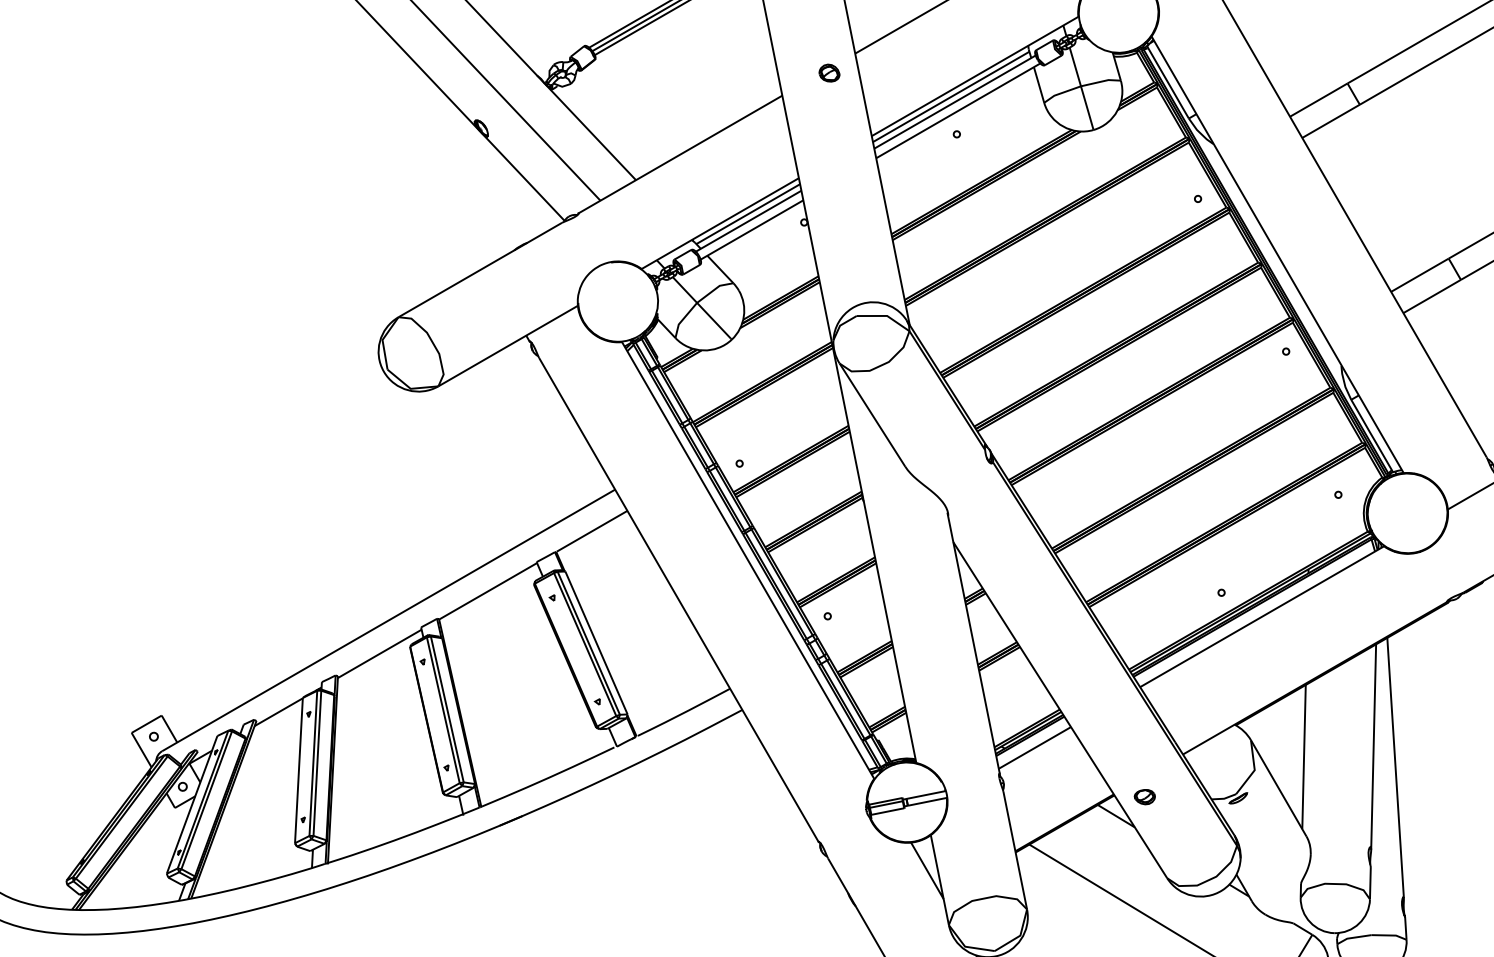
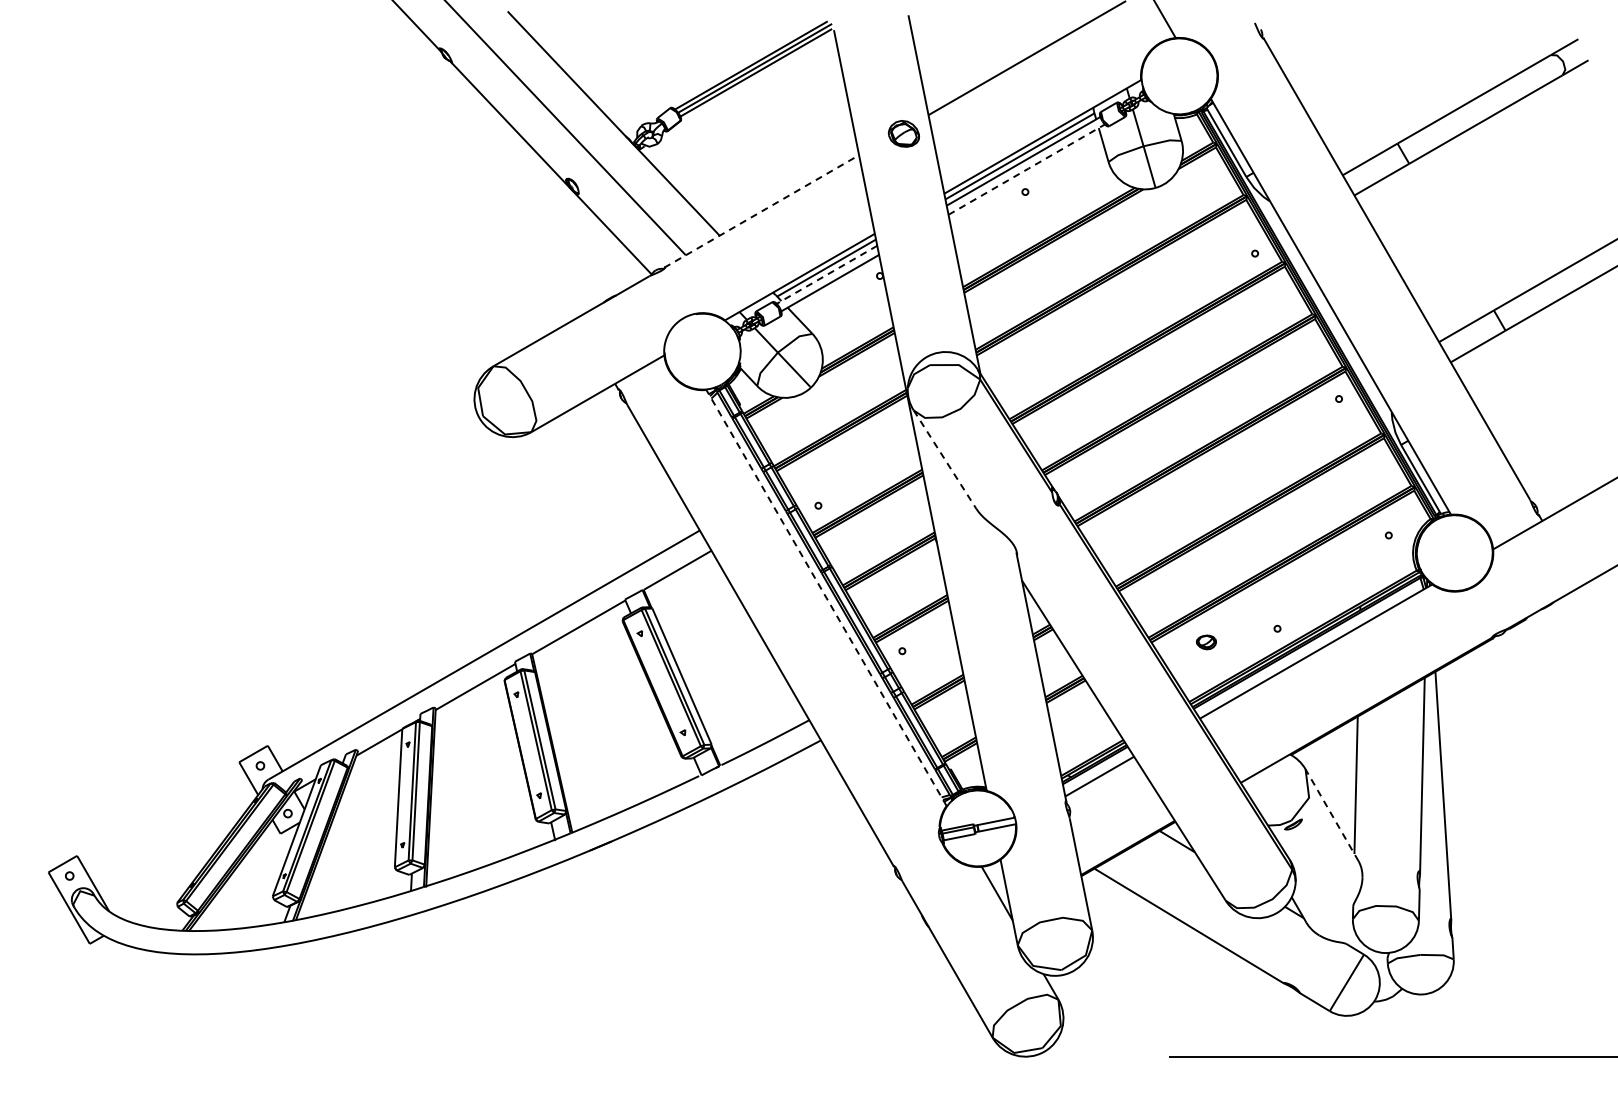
part: (828, 72) -> (903, 133), size x1.6
line: (960, 109) -> (1028, 168), solid -> dashed
line: (680, 154) -> (762, 211), solid -> dashed
line: (747, 221) -> (825, 275), solid -> dashed
line: (873, 416) -> (945, 460), solid -> dashed
line: (748, 559) -> (826, 597), solid -> dashed
line: (1278, 787) -> (1331, 814), solid -> dashed
part: (1144, 797) -> (1206, 642), moved

